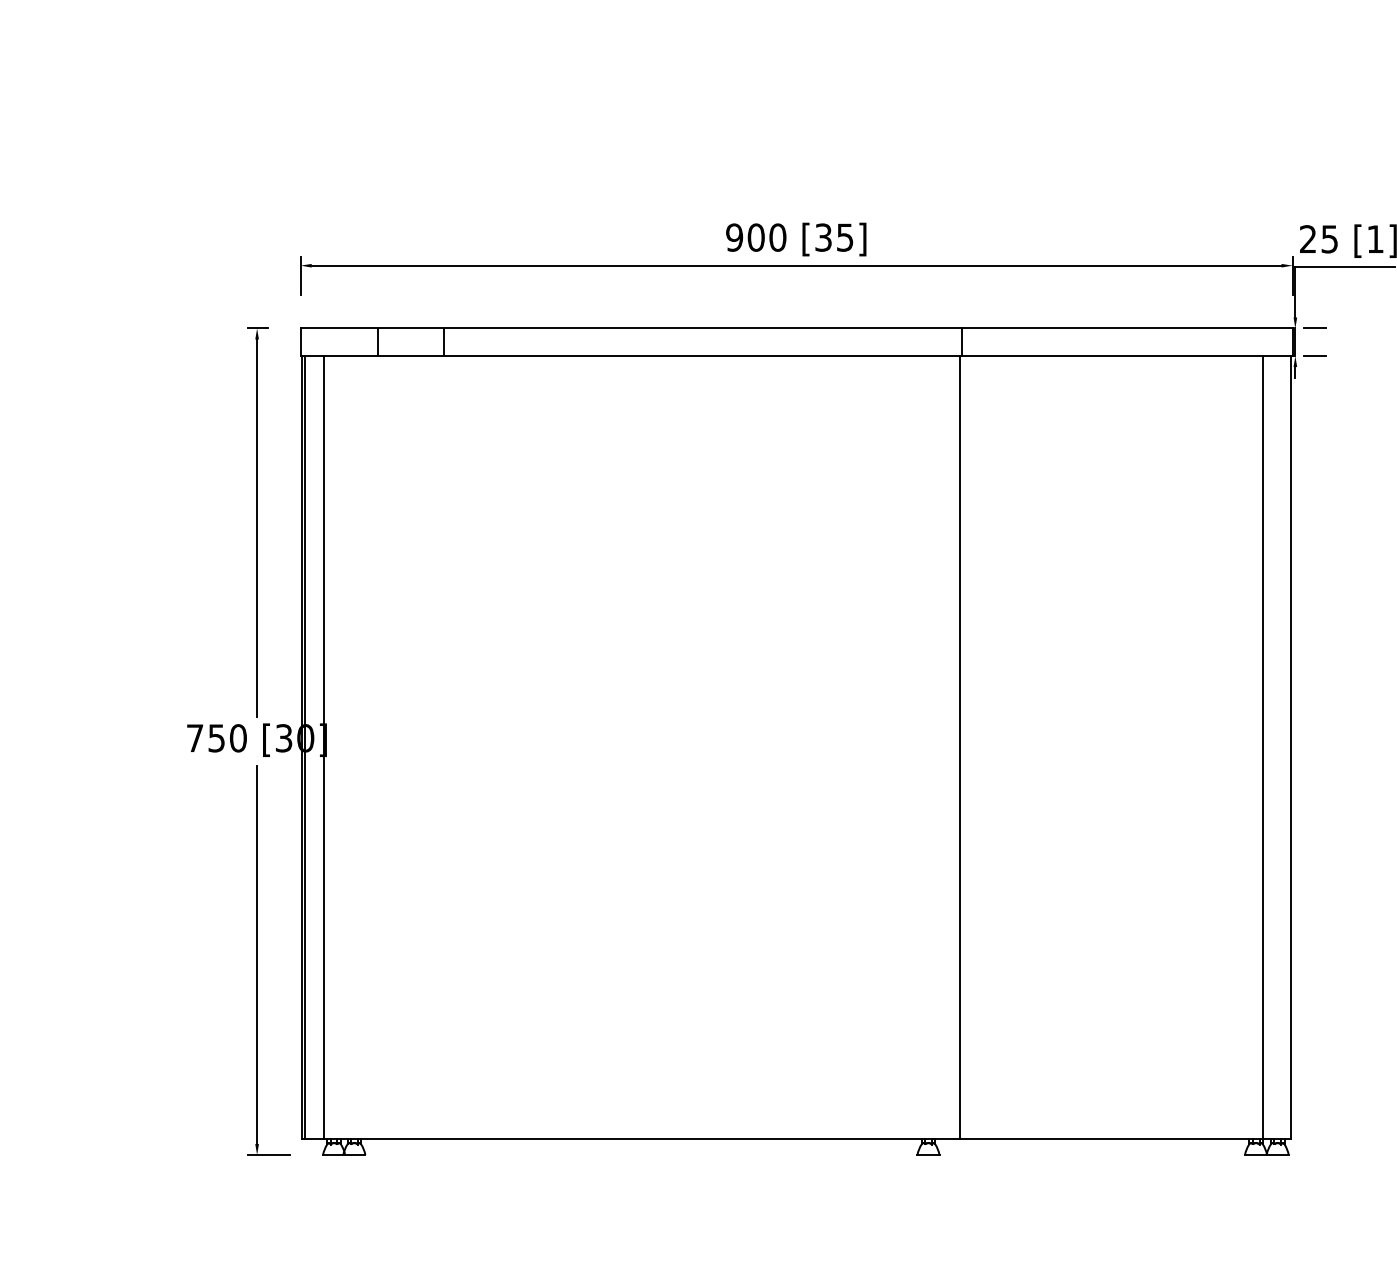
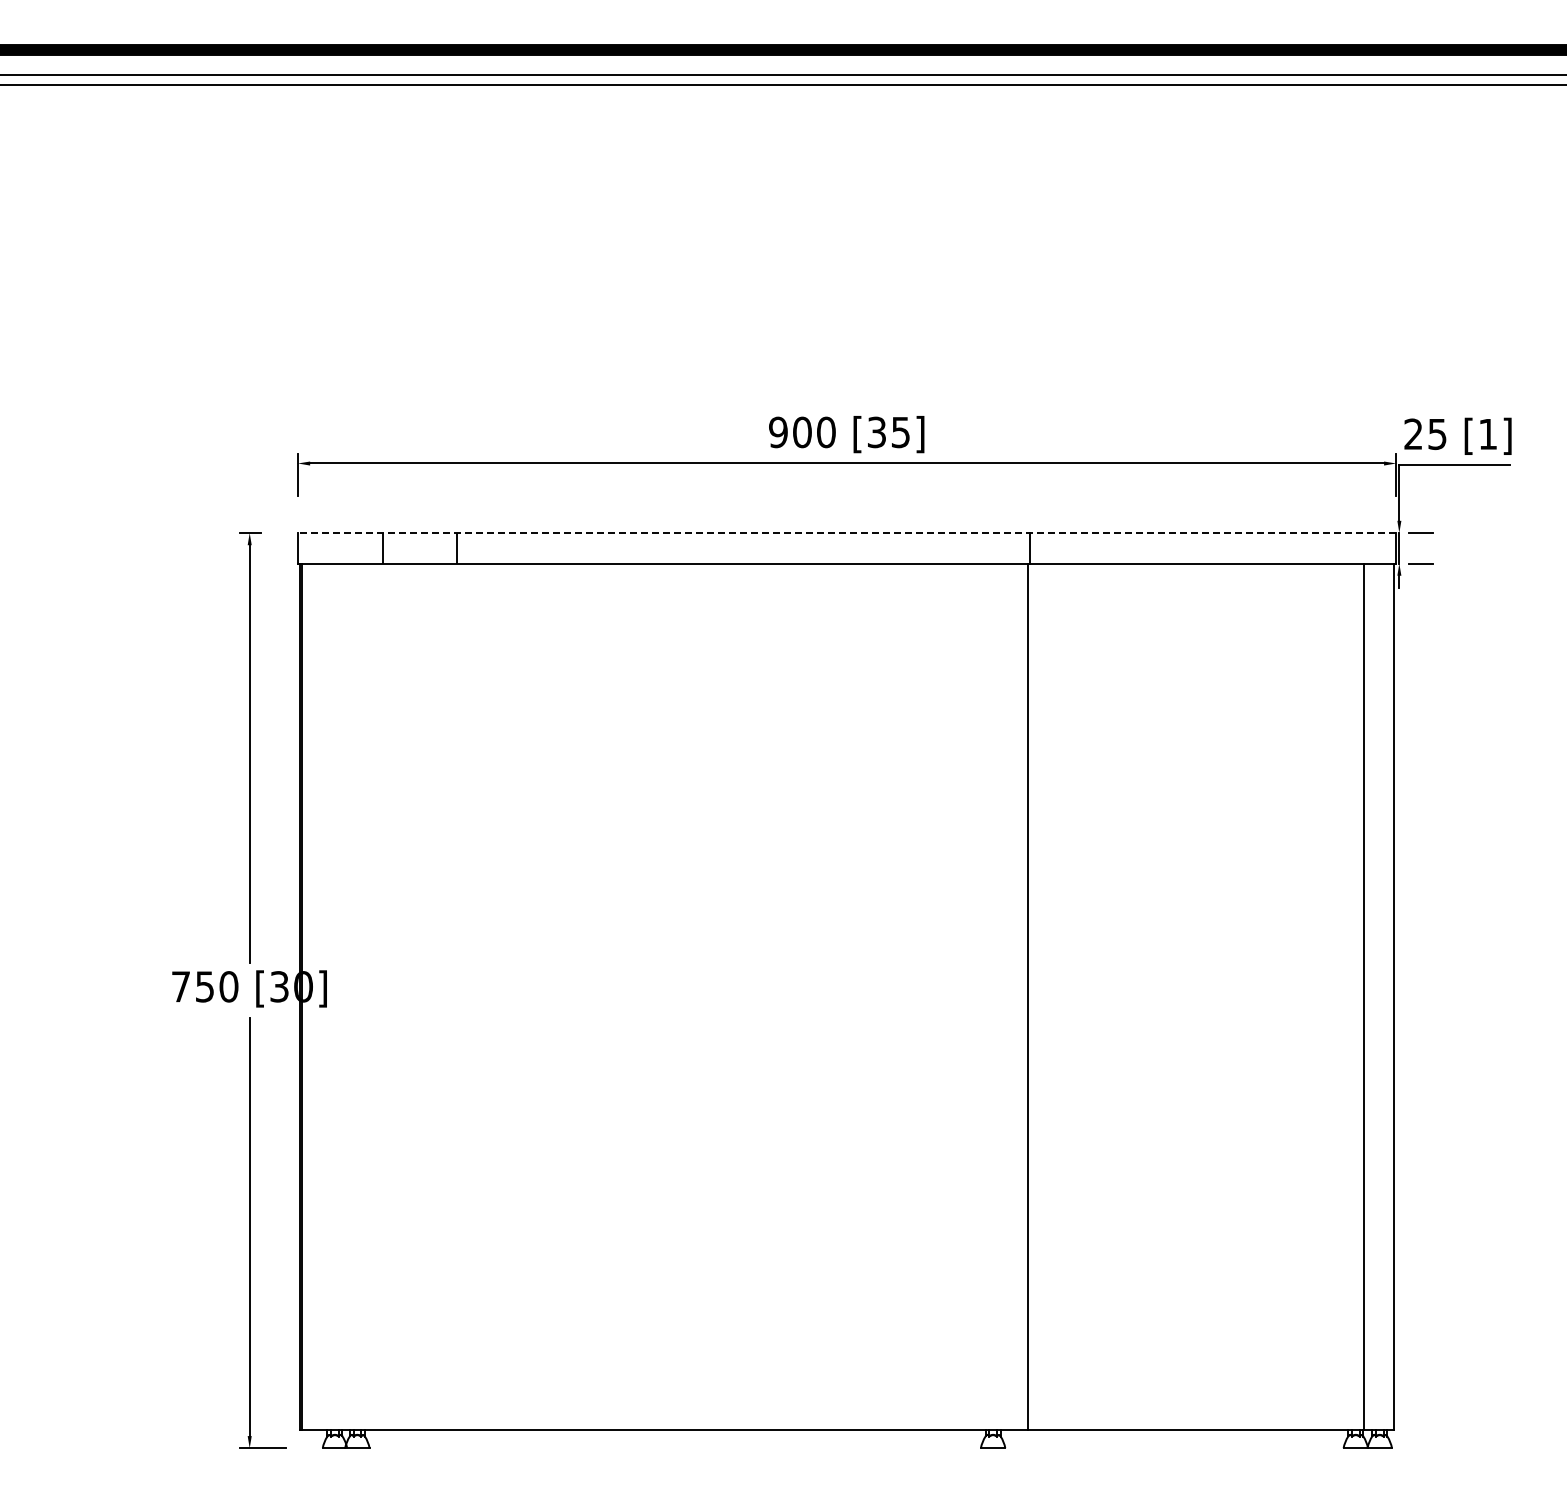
line: (796, 328) -> (846, 533), solid -> dashed
line: (324, 747) -> (324, 996), removed

